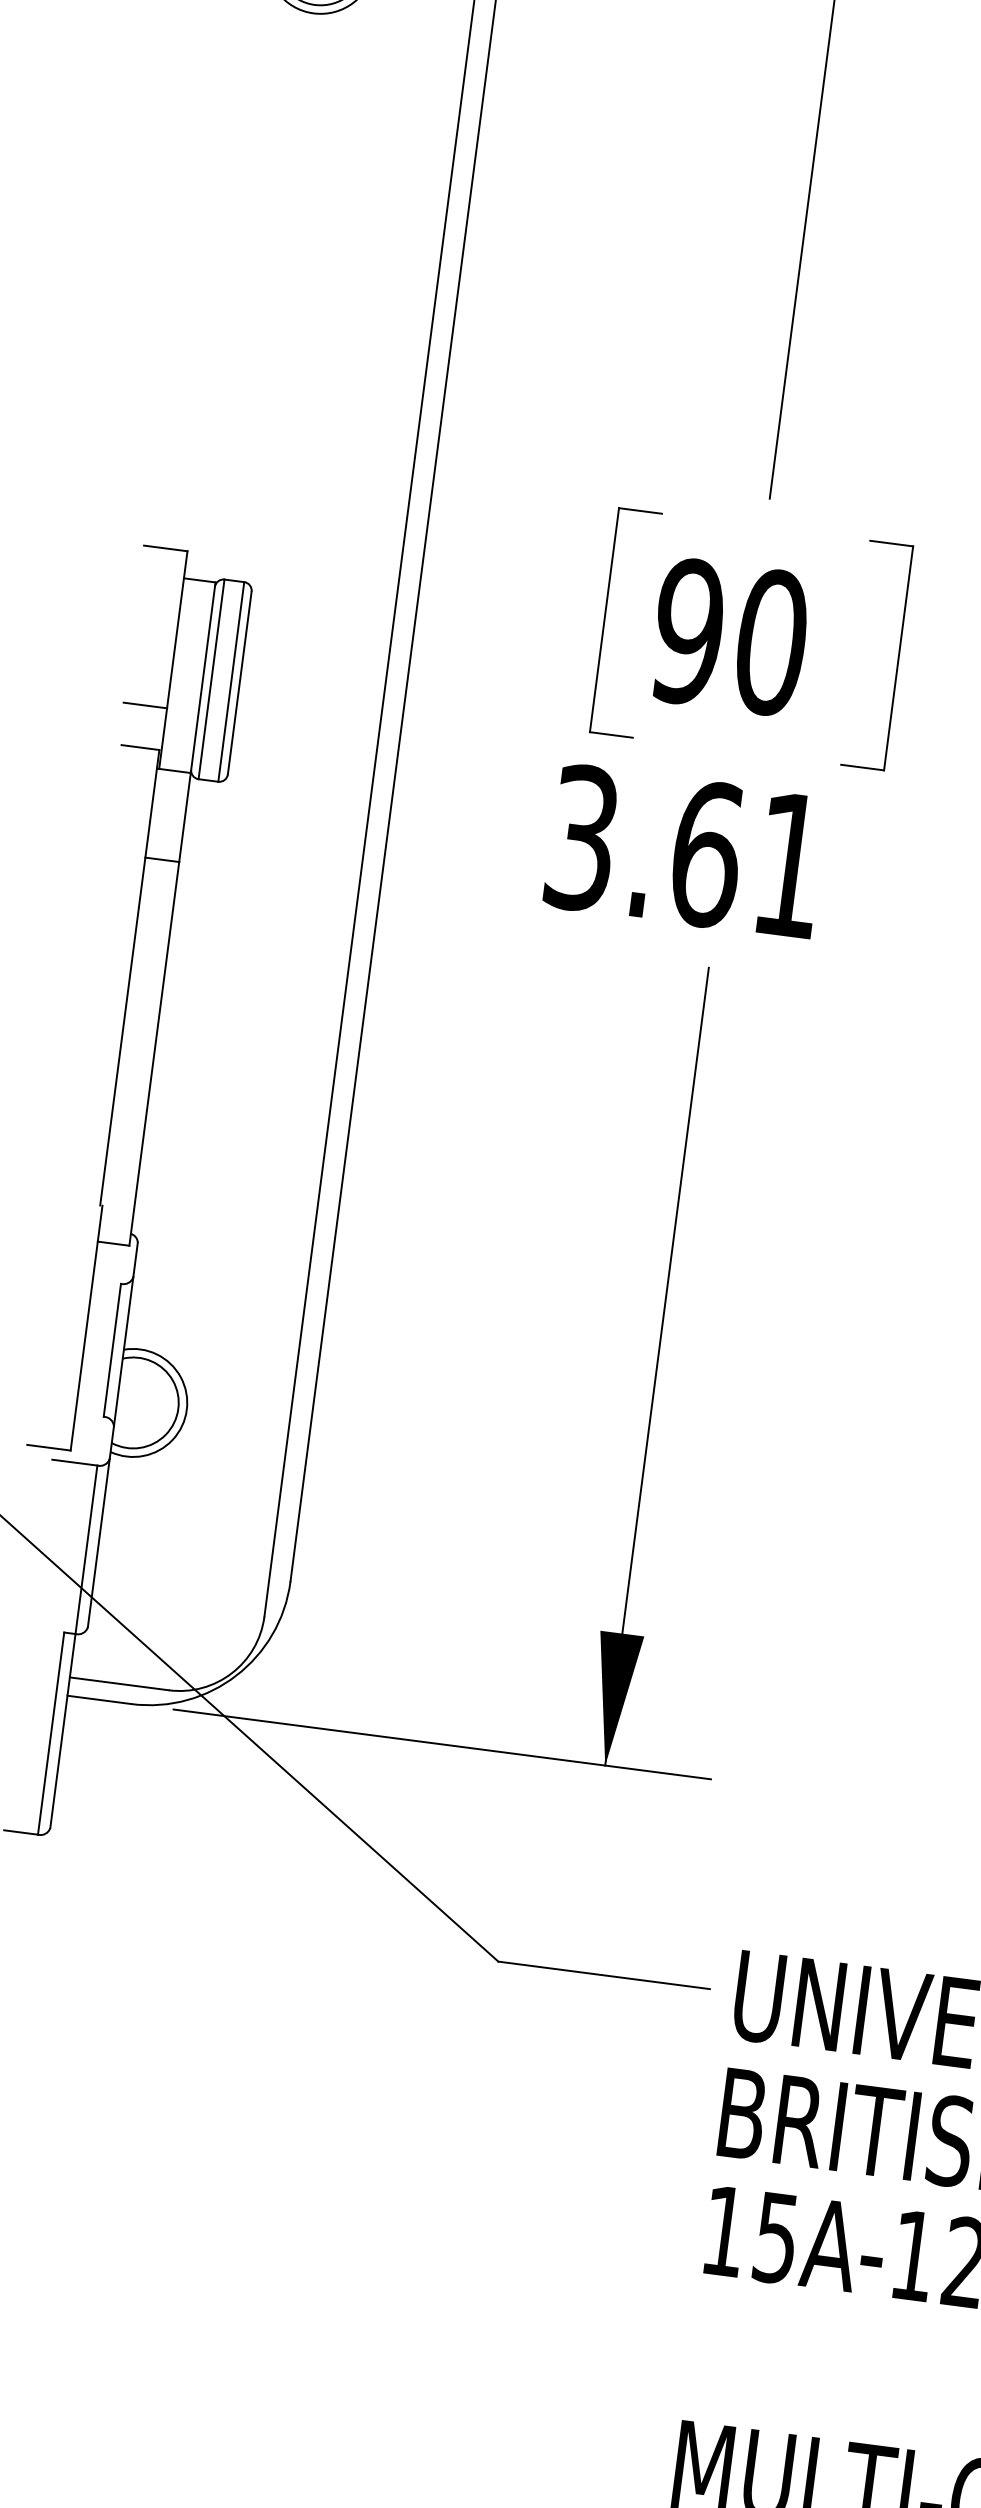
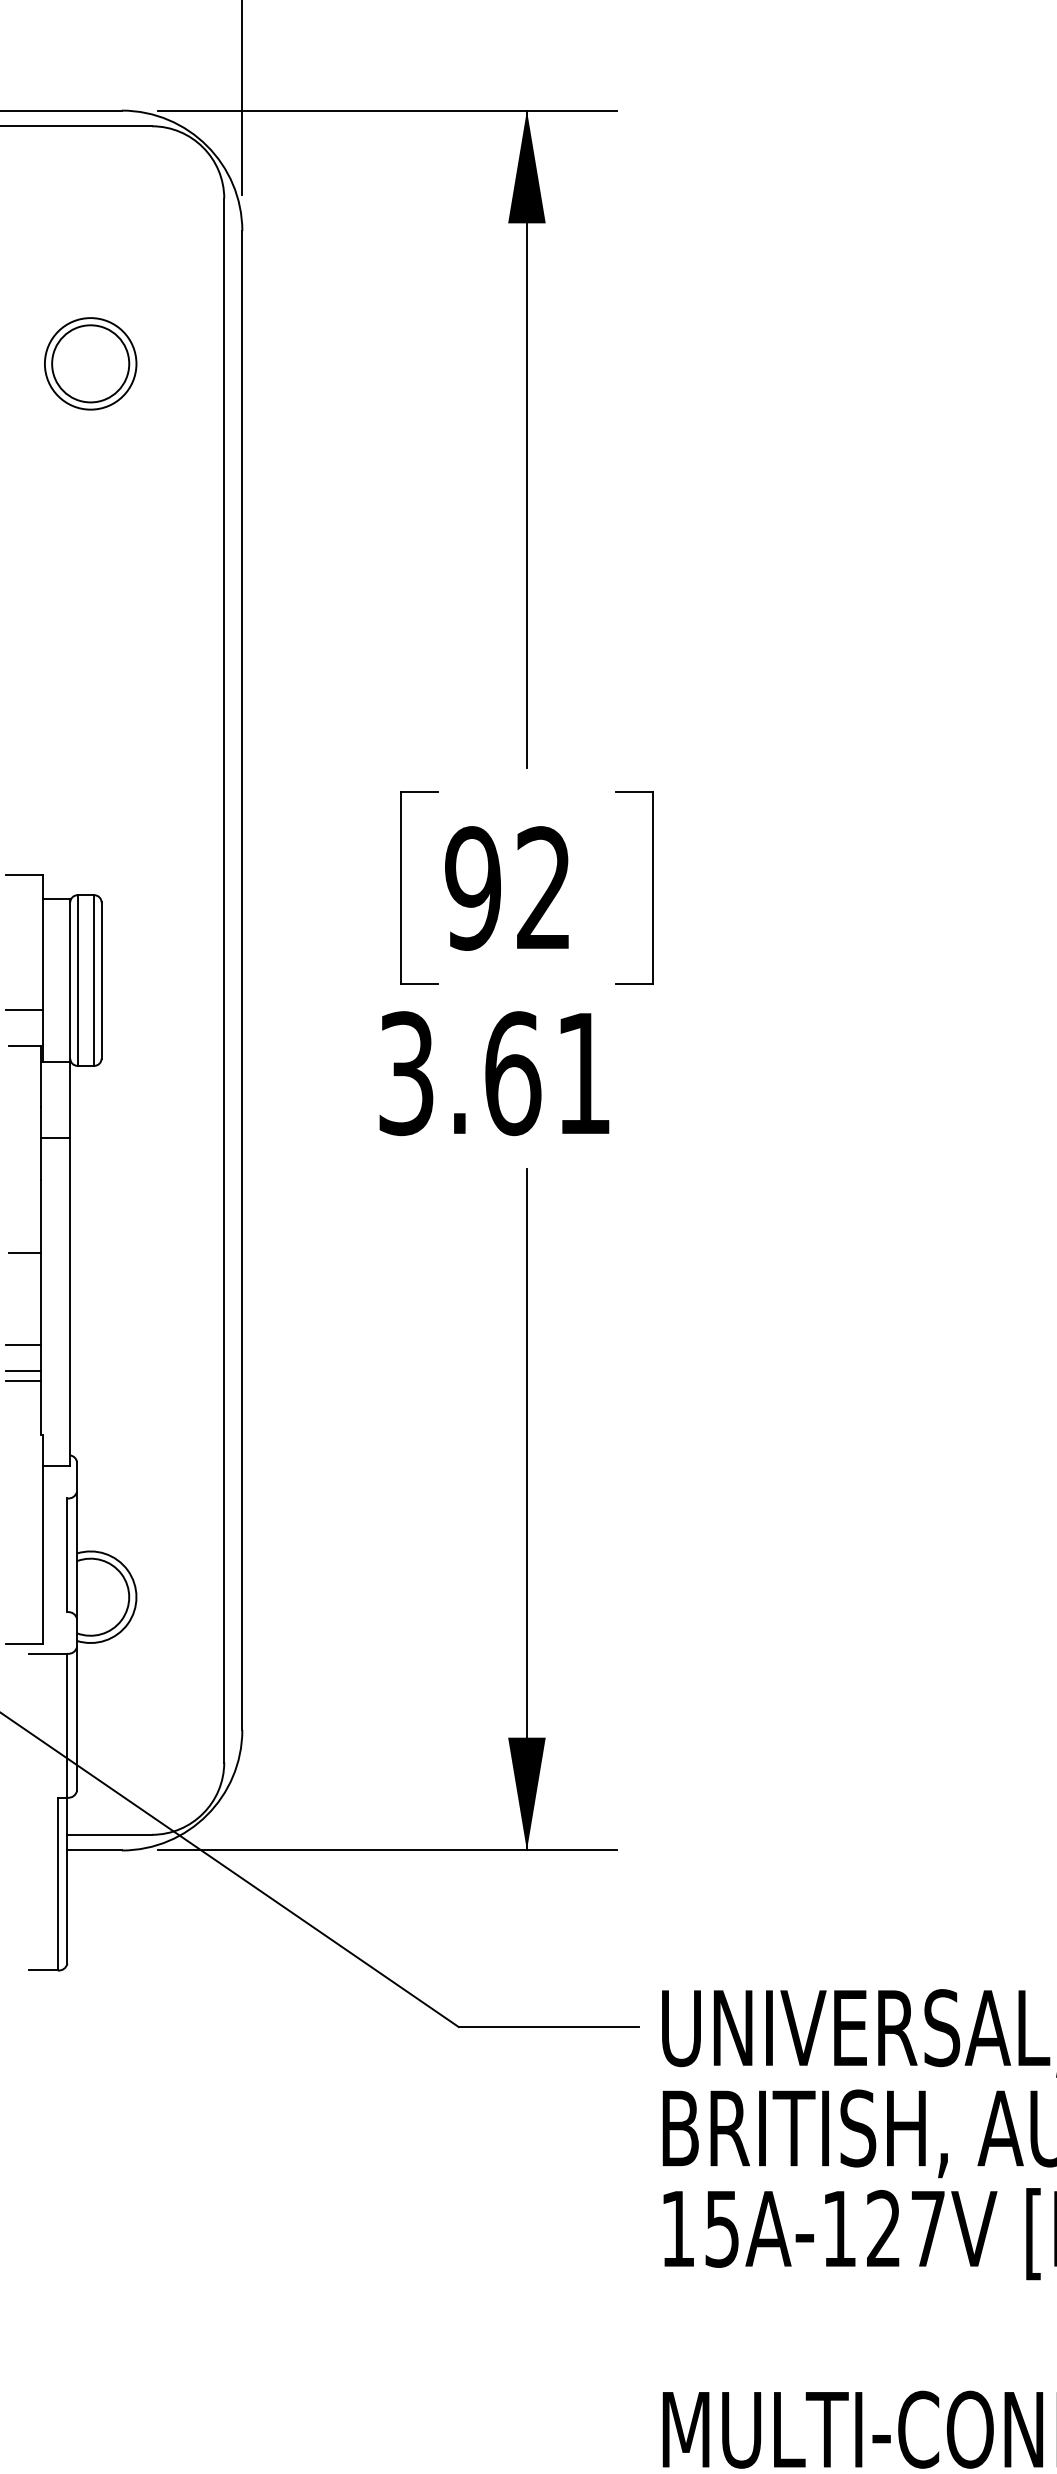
text: (771, 642) -> (544, 888), 90 -> 92
line: (109, 989) -> (25, 1252), added
line: (92, 1098) -> (23, 1345), added
line: (88, 1128) -> (23, 1371), added
line: (87, 1139) -> (23, 1380), added

